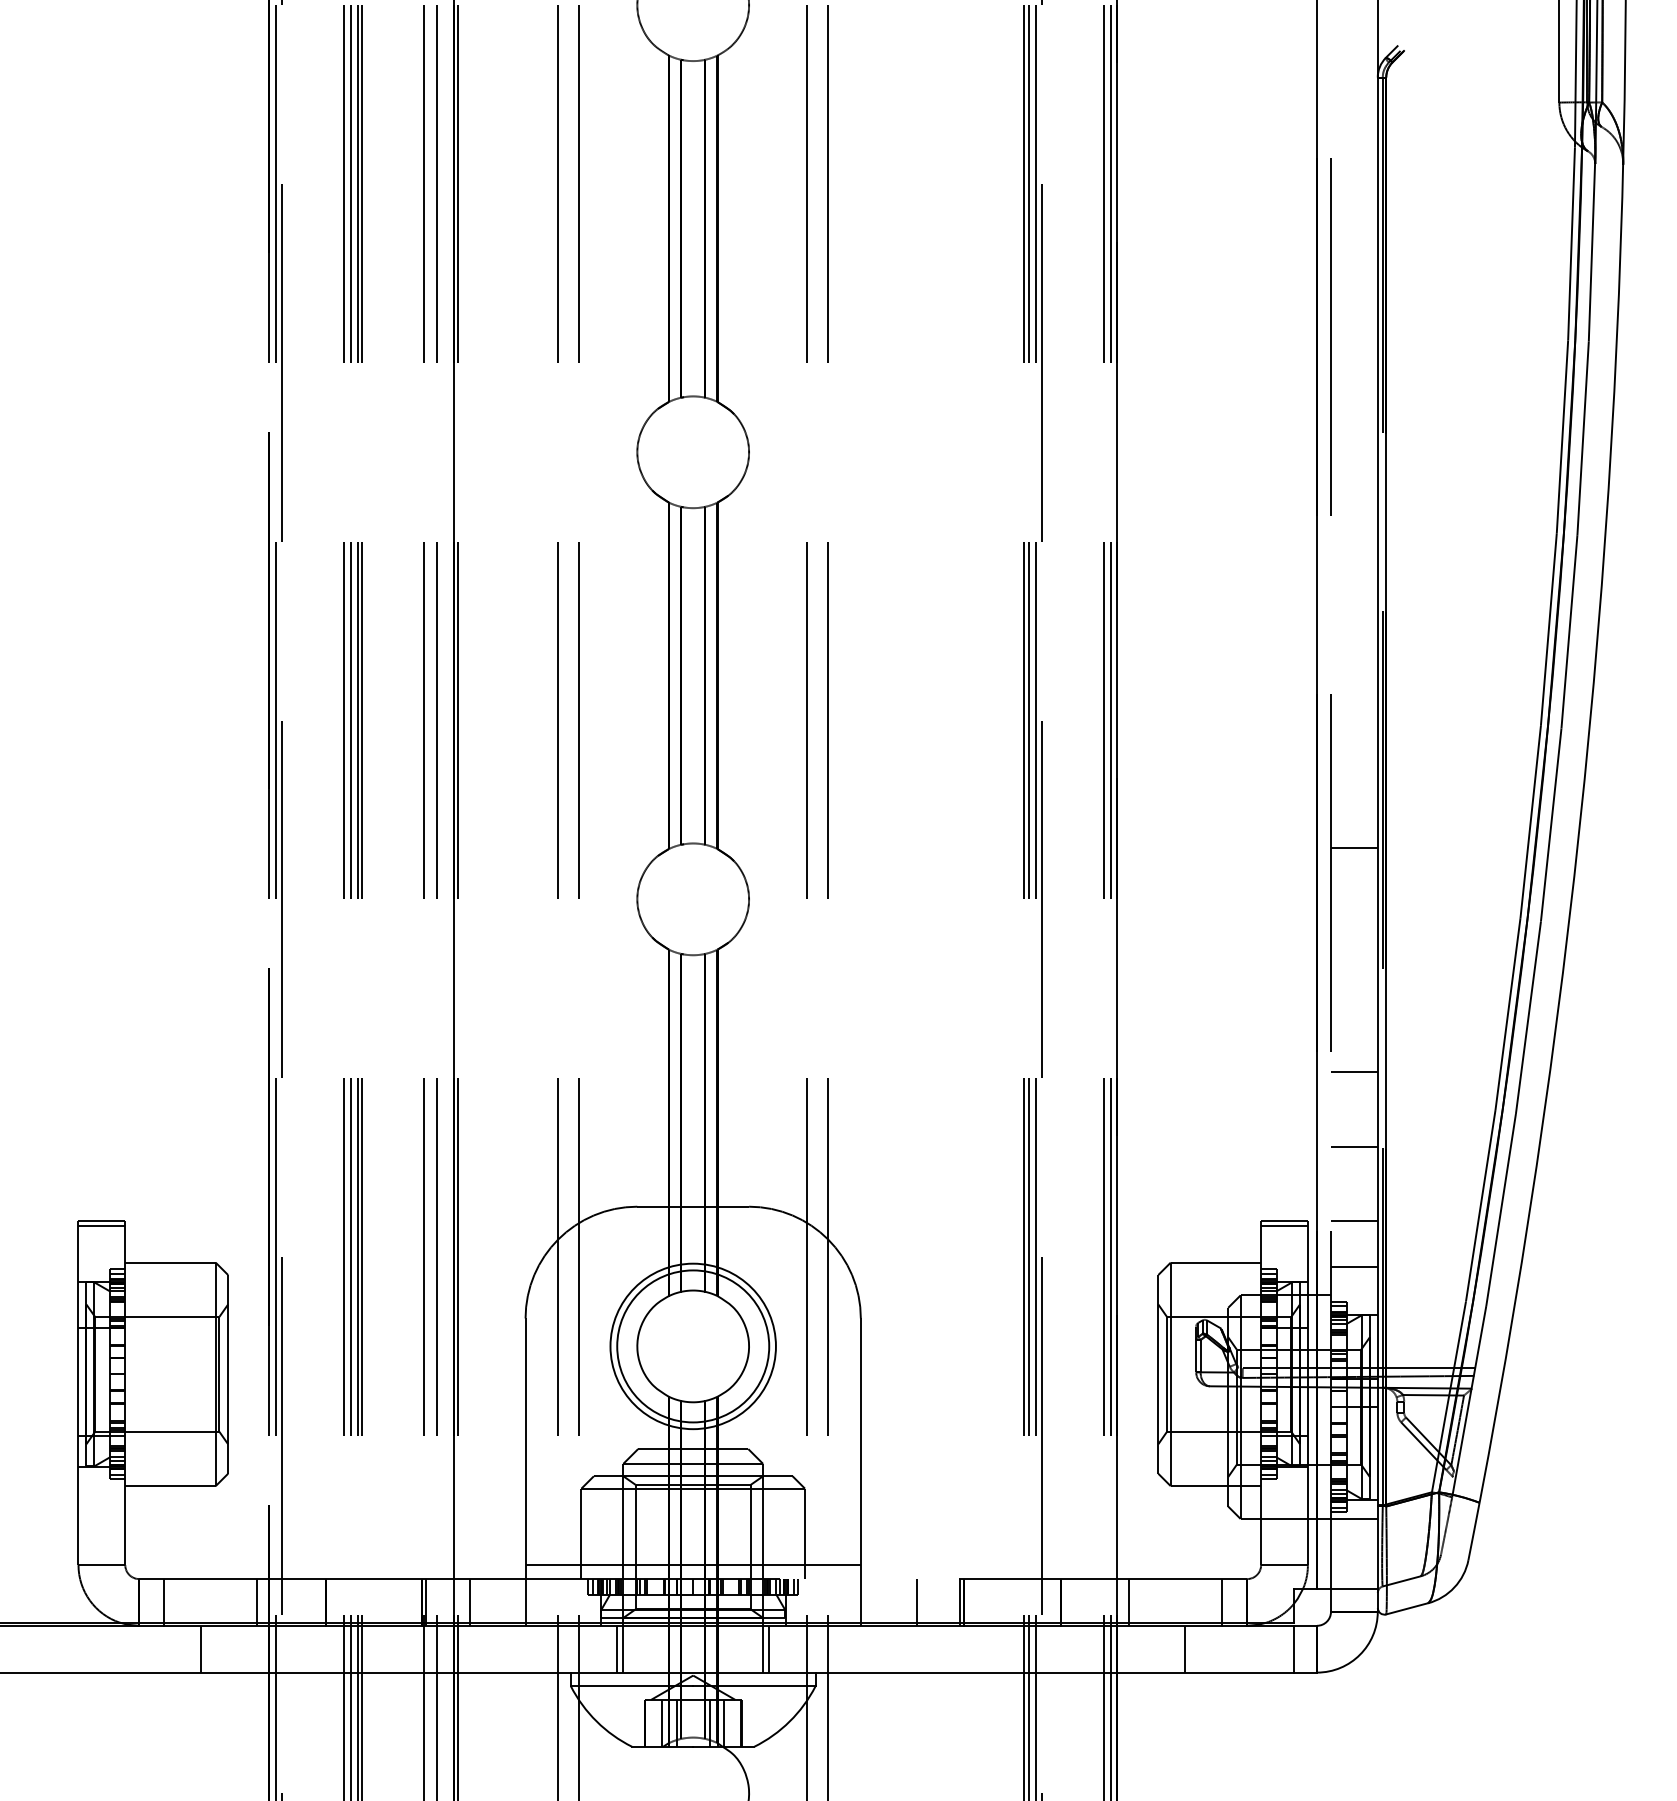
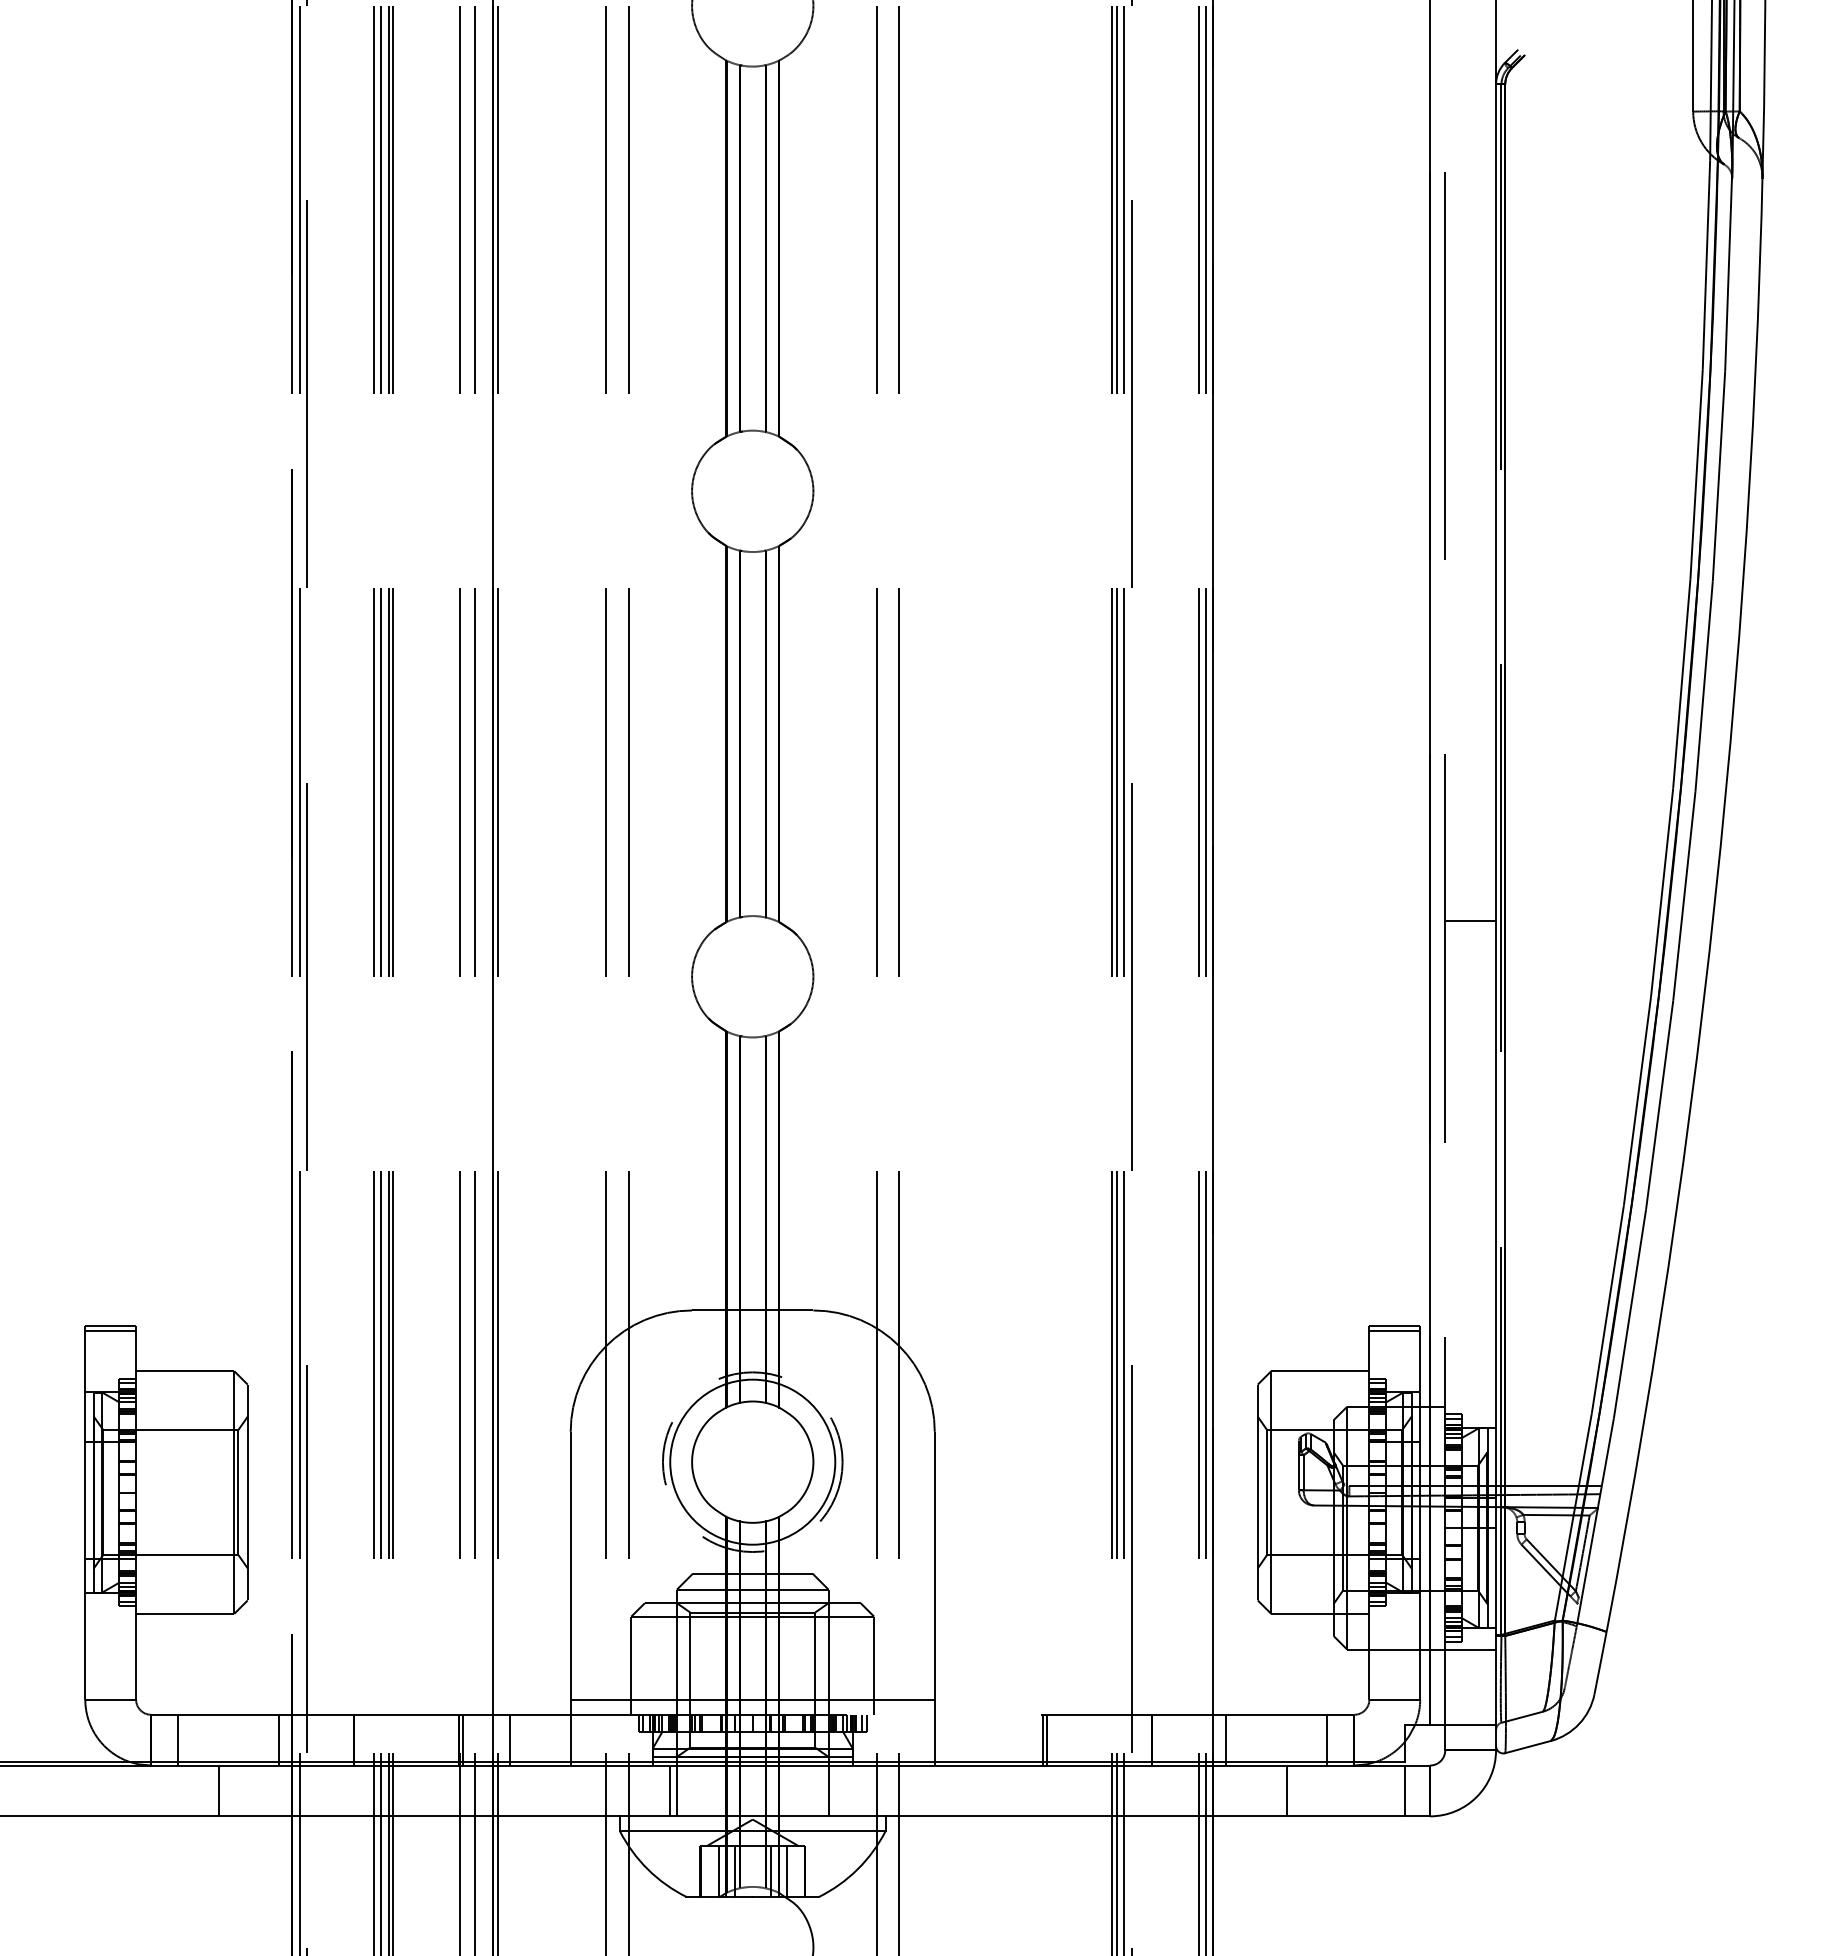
line: (1354, 1071) -> (1470, 1163), removed
line: (1354, 1146) -> (1470, 1245), removed
line: (1354, 1220) -> (1470, 1325), removed
line: (1354, 1267) -> (1470, 1376), removed
circle: (692, 1346) -> (751, 1462), solid -> dashed
line: (916, 1602) -> (995, 1740), removed
line: (769, 1648) -> (835, 1790), removed

